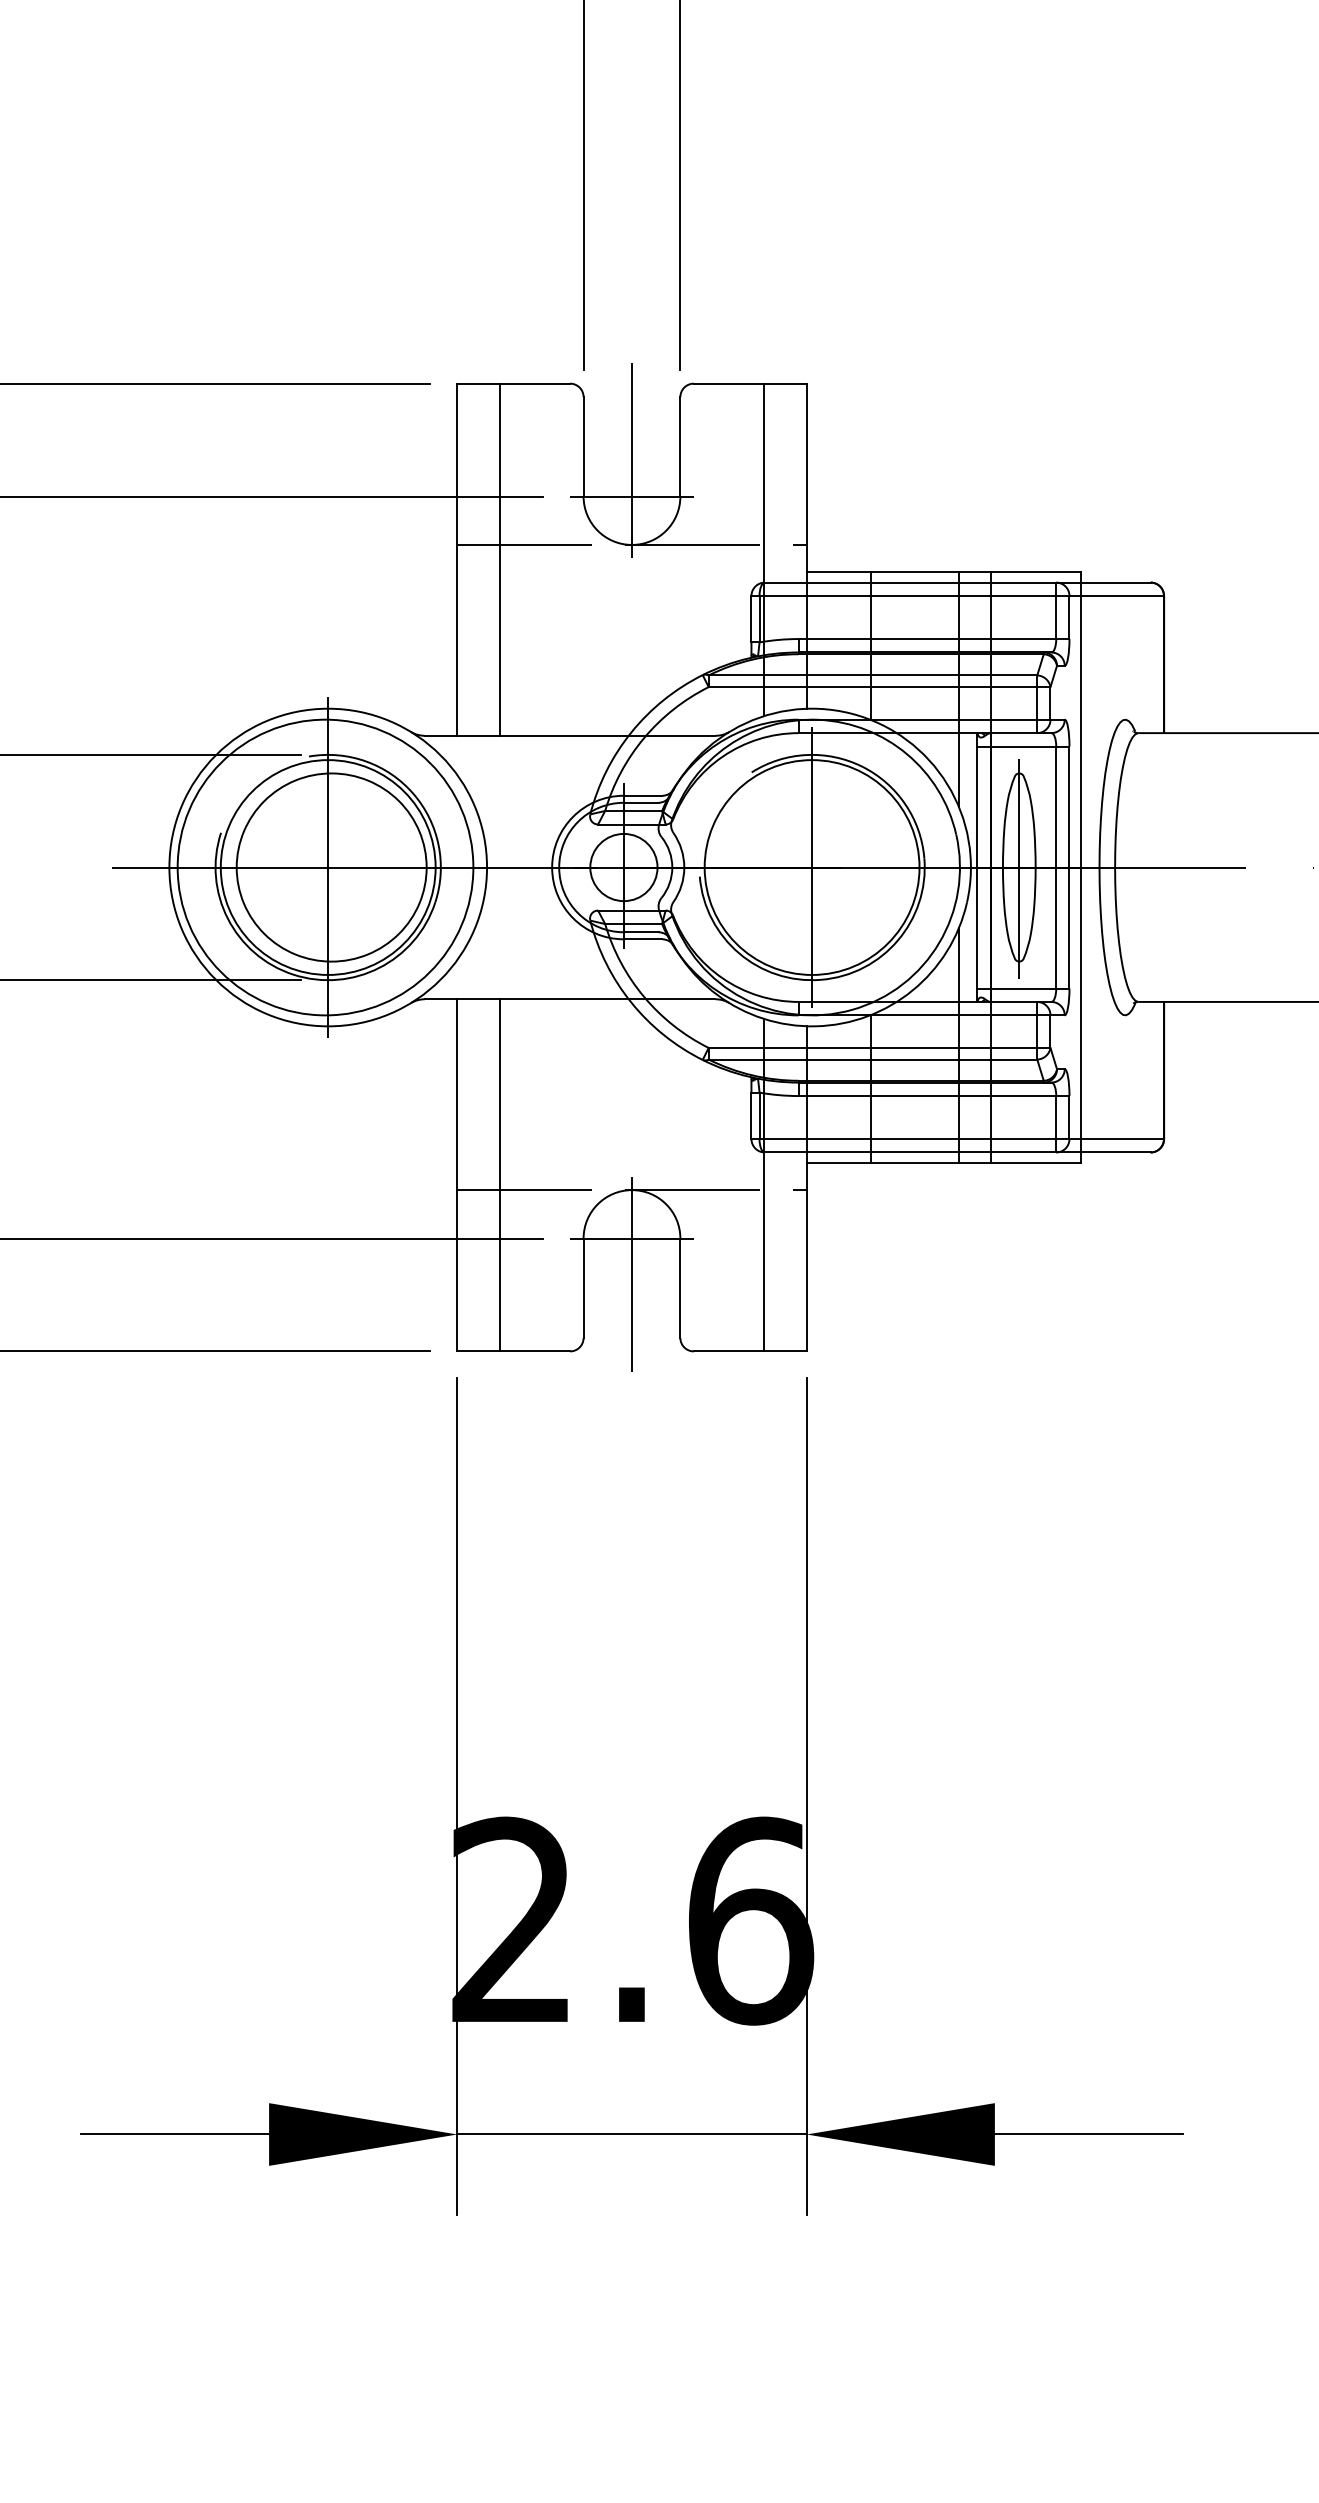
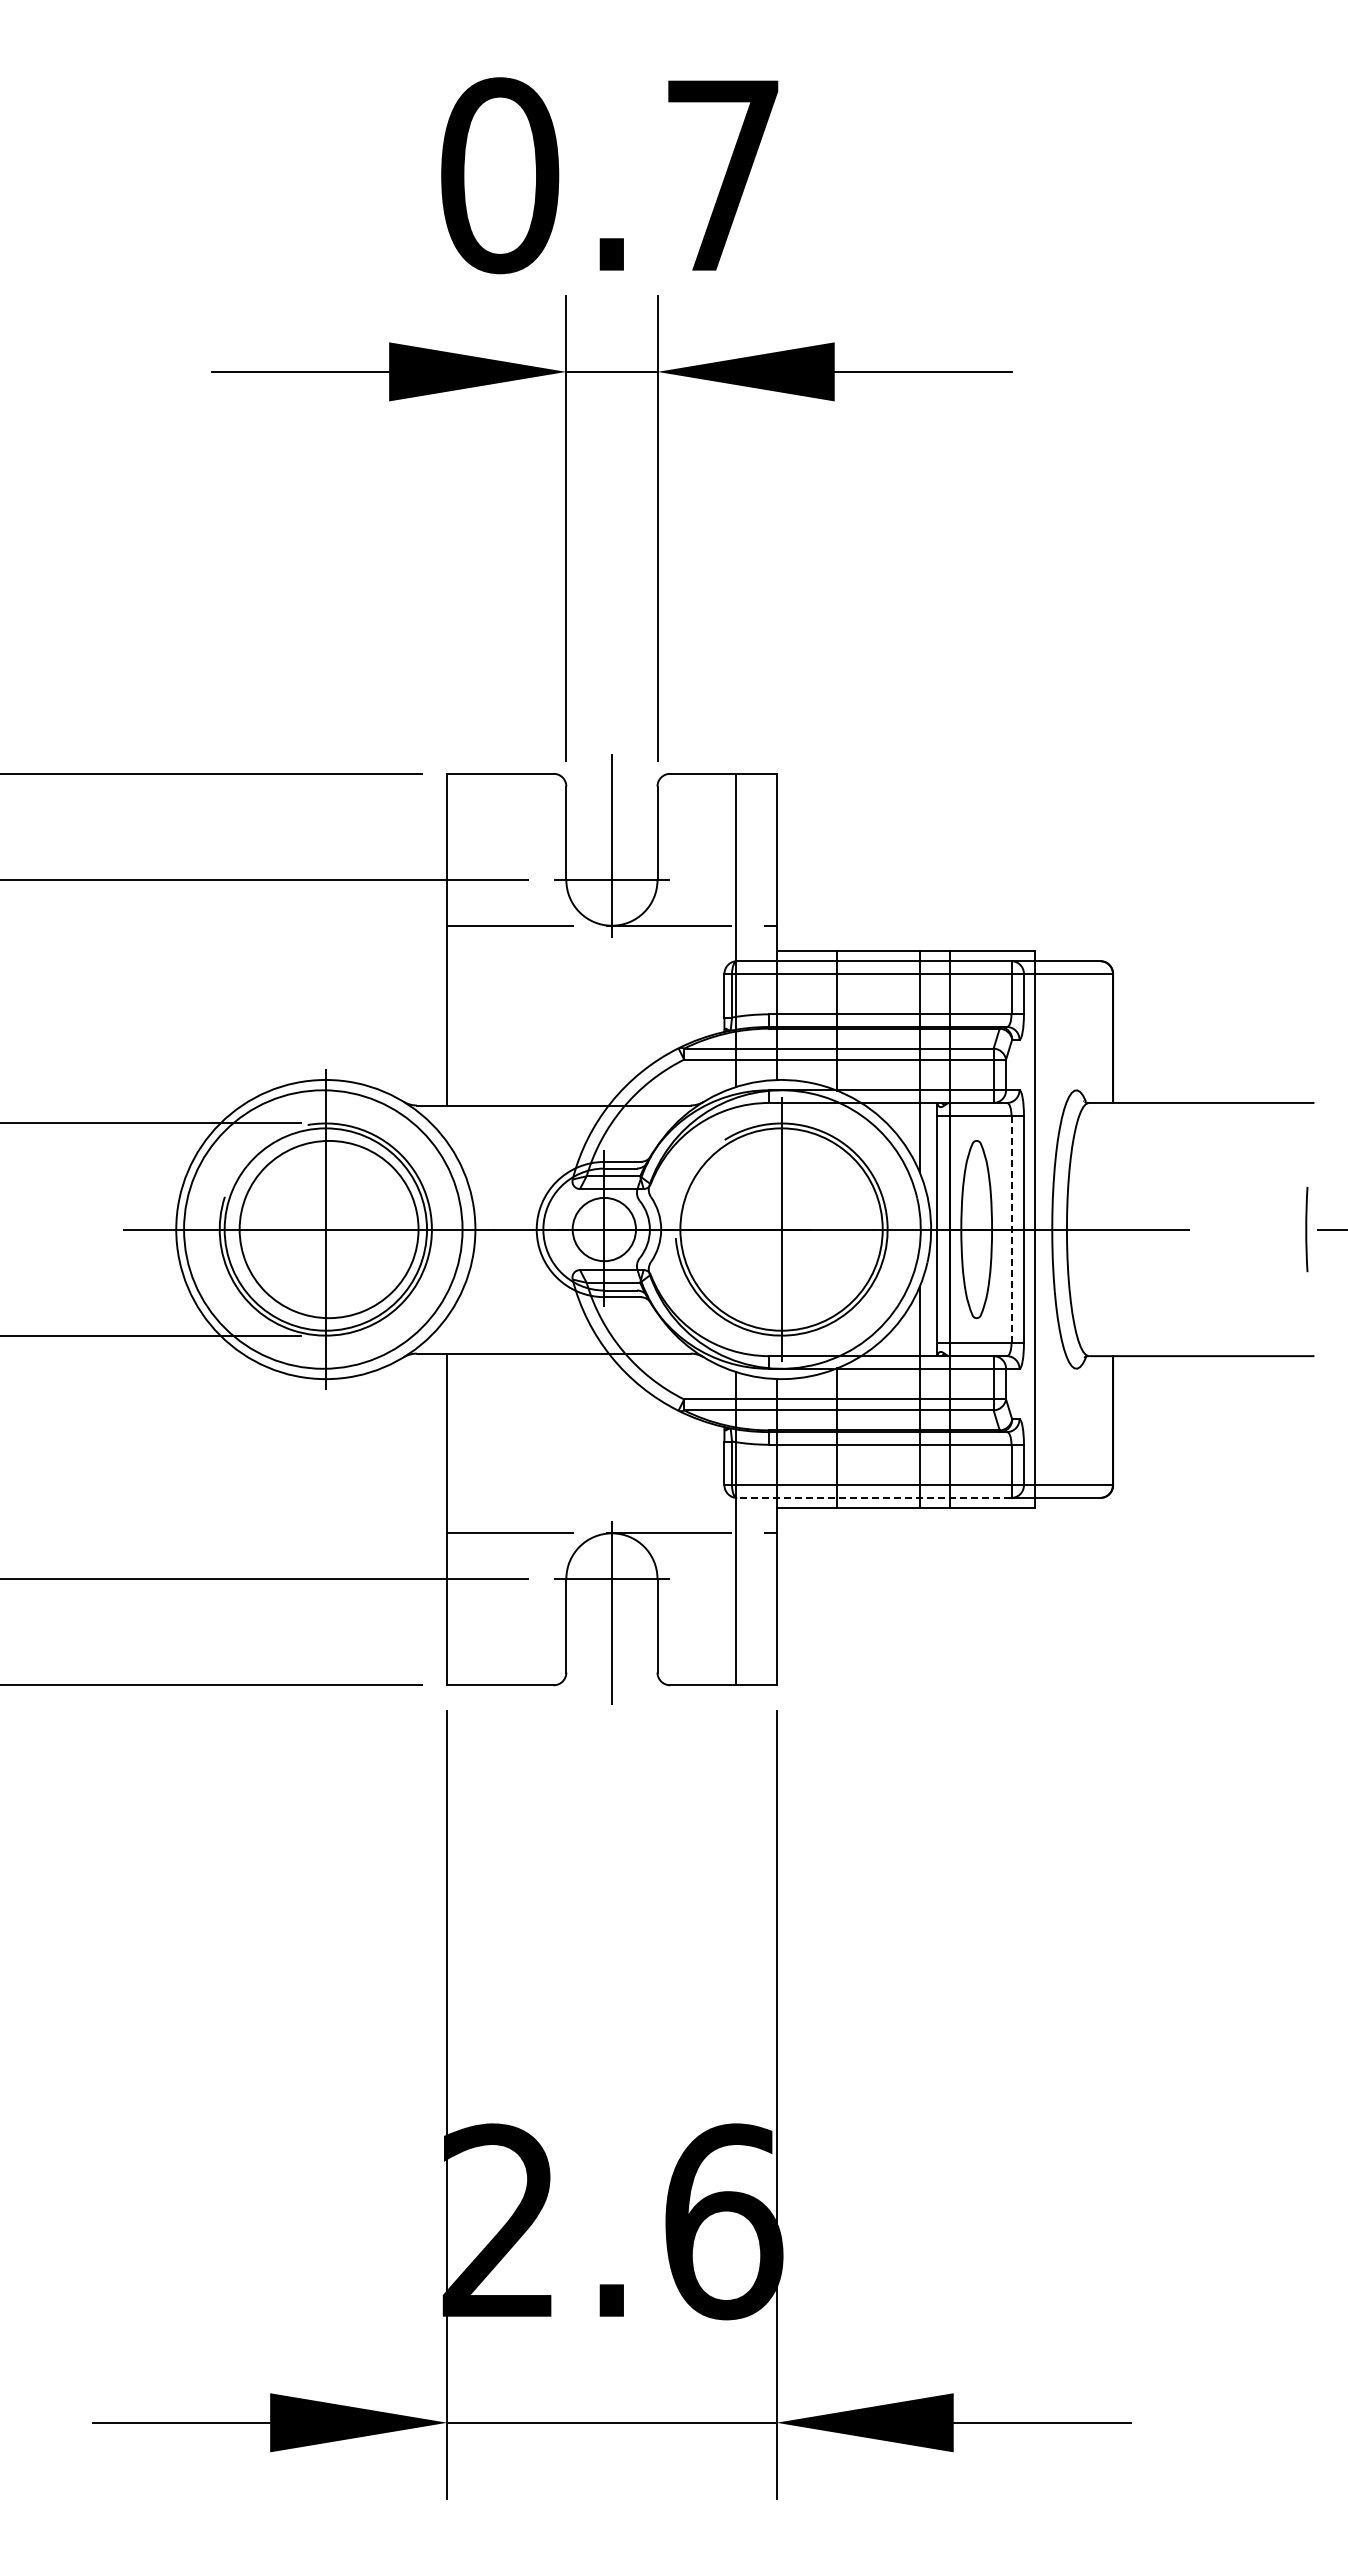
line: (499, 559) -> (487, 939), removed
line: (1056, 867) -> (1011, 1229), solid -> dashed
line: (1019, 868) -> (976, 1230), removed
line: (909, 1152) -> (873, 1497), solid -> dashed
line: (499, 1175) -> (487, 1519), removed

